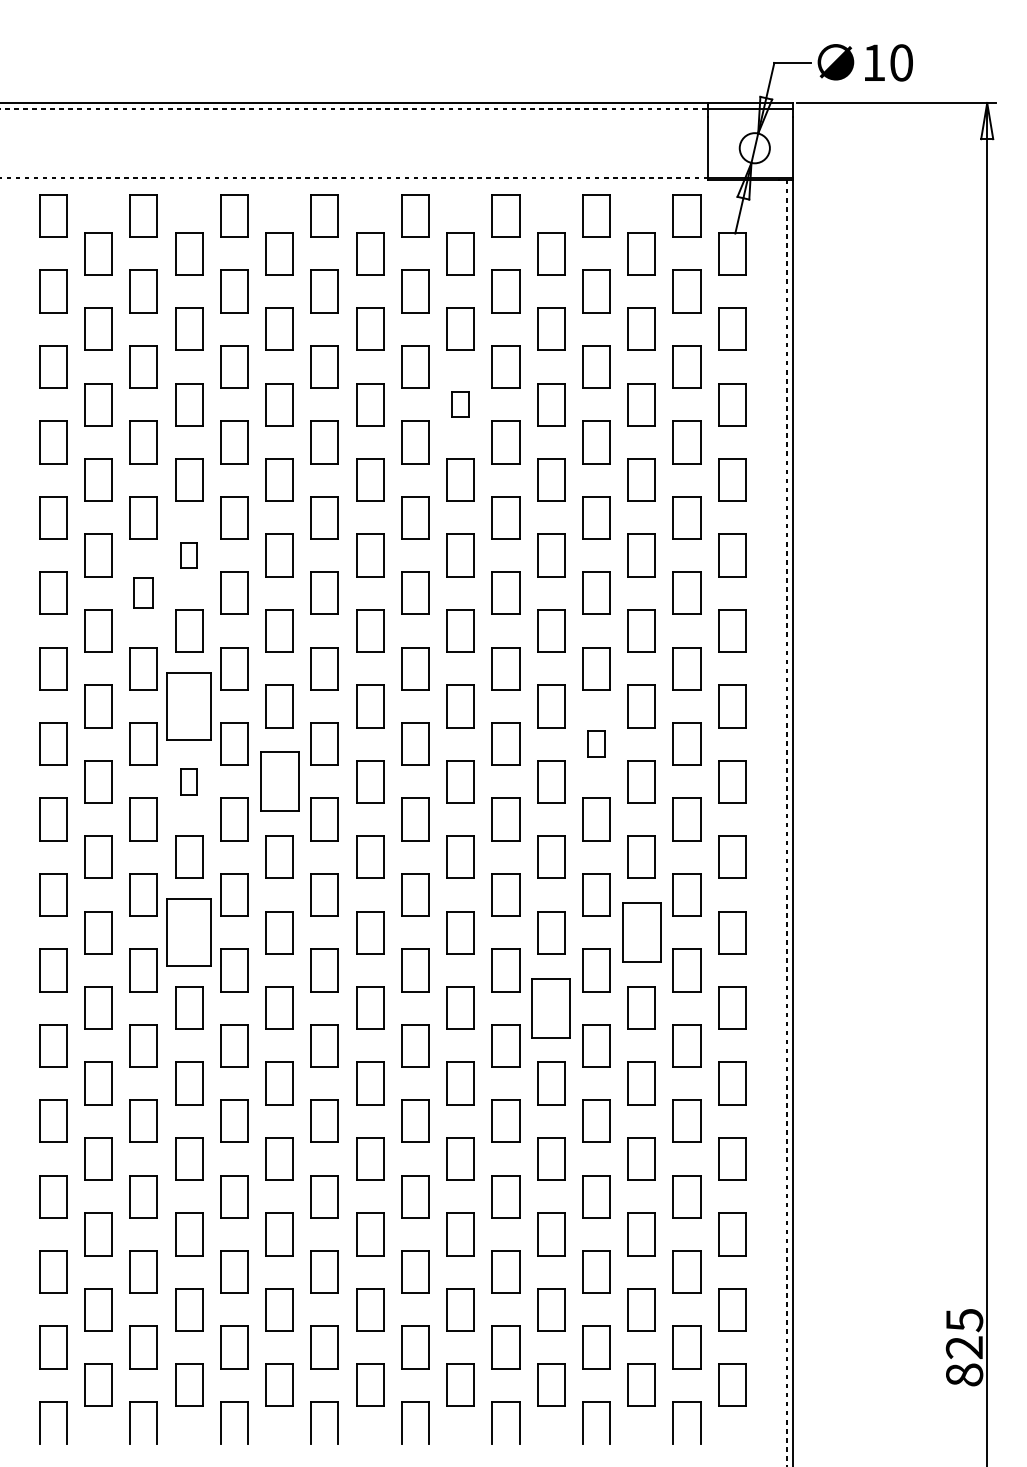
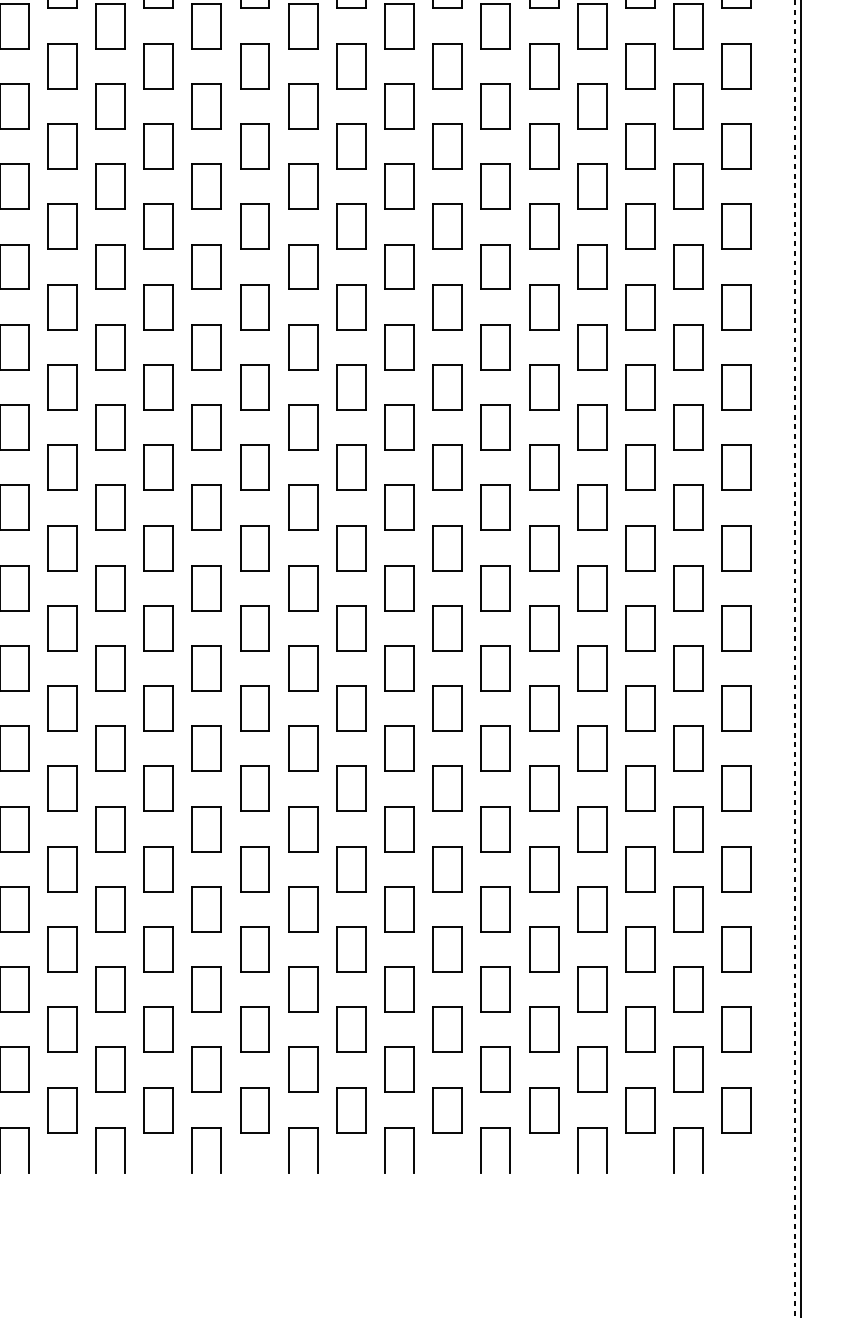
part: (460, 404) -> (447, 66), size x1.67
part: (189, 555) -> (159, 226), size x1.67
part: (143, 592) -> (110, 266), size x1.43
part: (189, 706) -> (159, 387), size x0.62
part: (596, 743) -> (592, 426), size x1.67
part: (189, 781) -> (159, 467), size x1.67
part: (279, 781) -> (254, 467), size x0.71
part: (189, 932) -> (159, 628), size x0.62
part: (641, 932) -> (640, 628), size x0.71
part: (551, 1007) -> (544, 707), size x0.71

